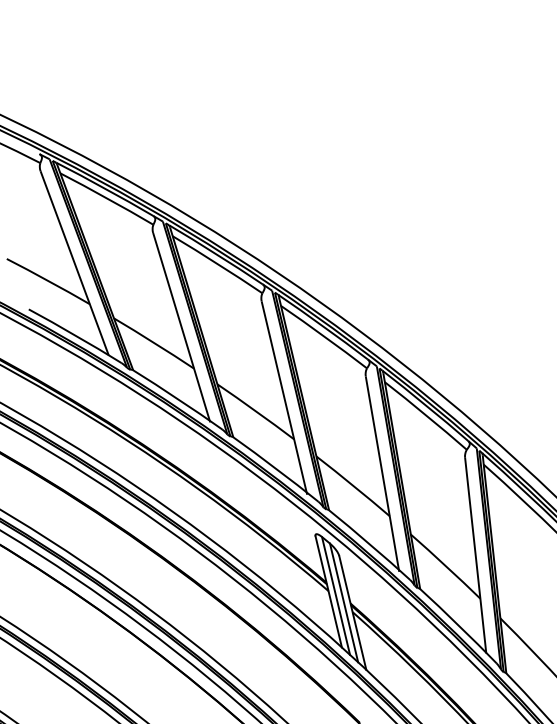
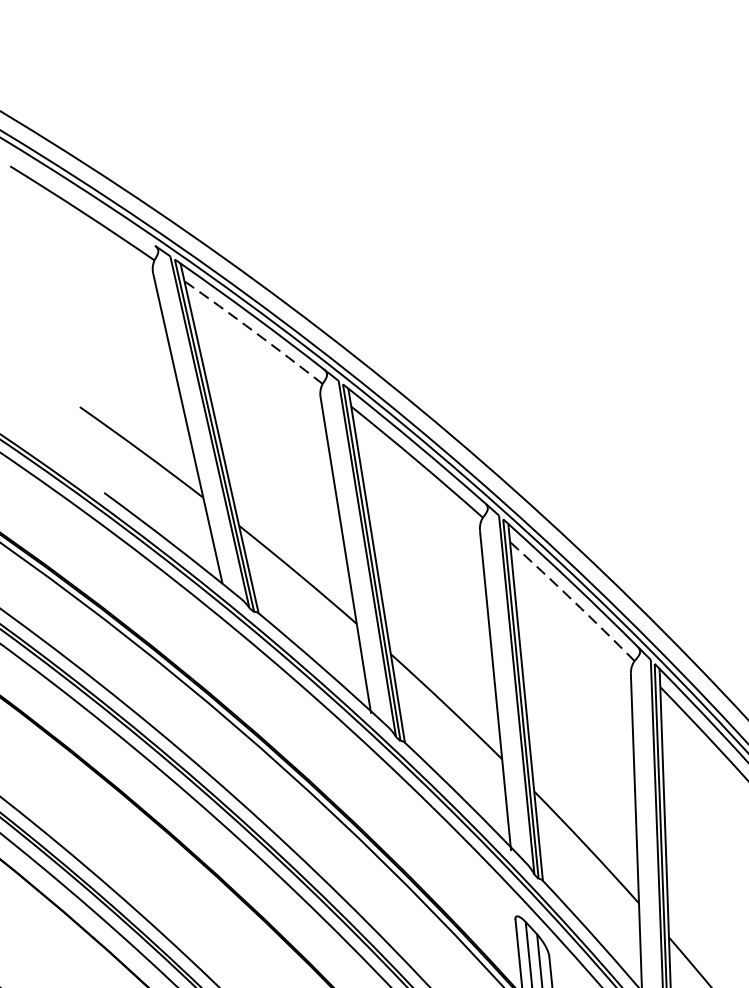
arc: (107, 198) -> (254, 331), solid -> dashed
arc: (324, 336) -> (573, 600), solid -> dashed

